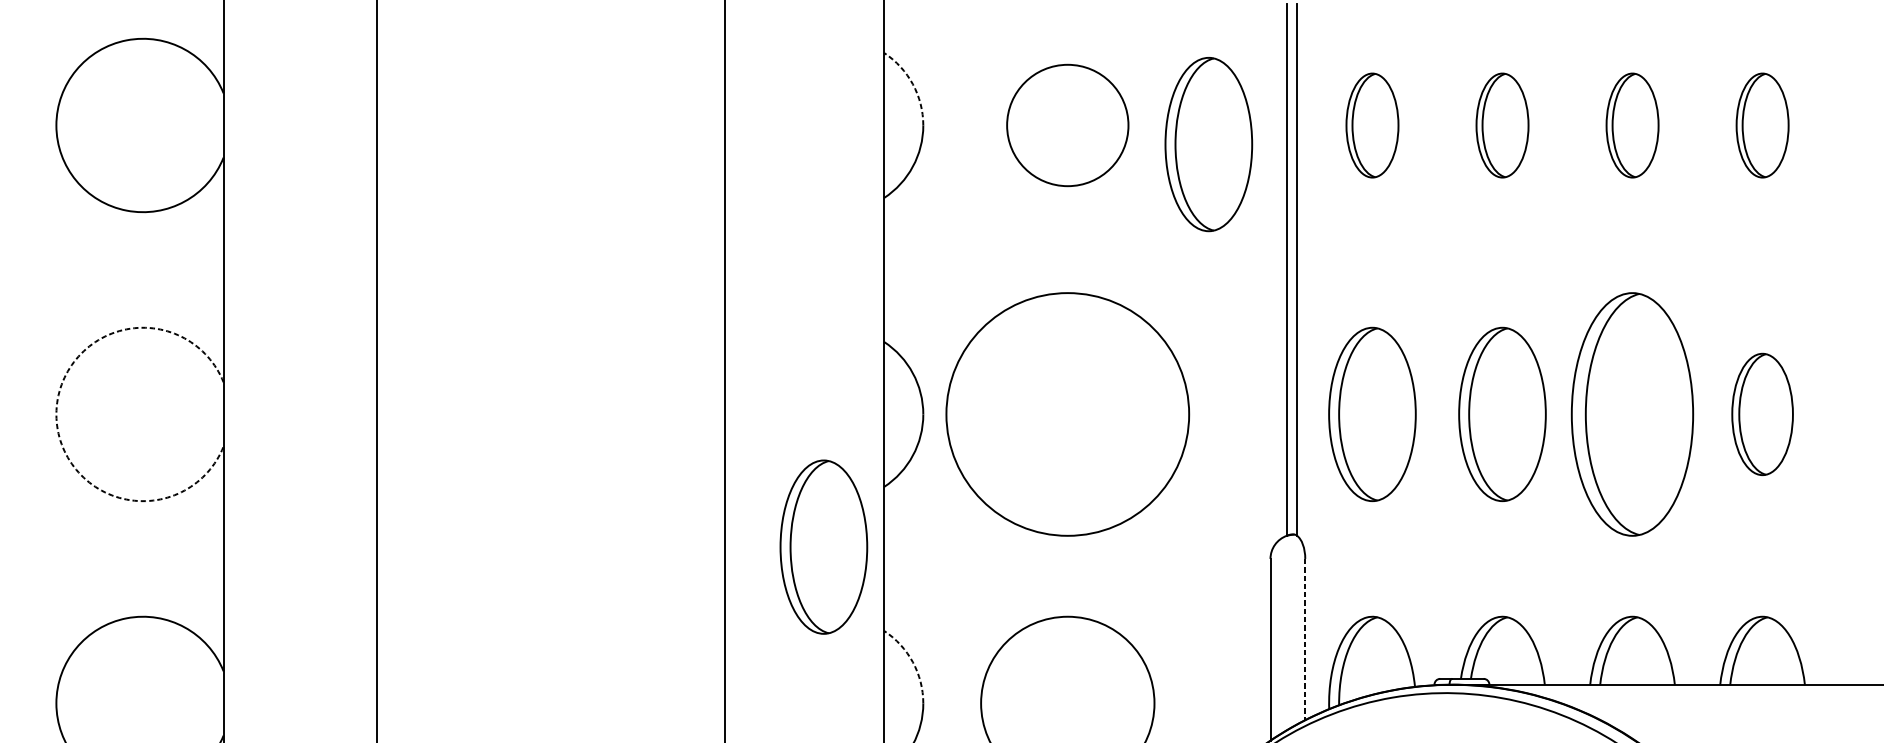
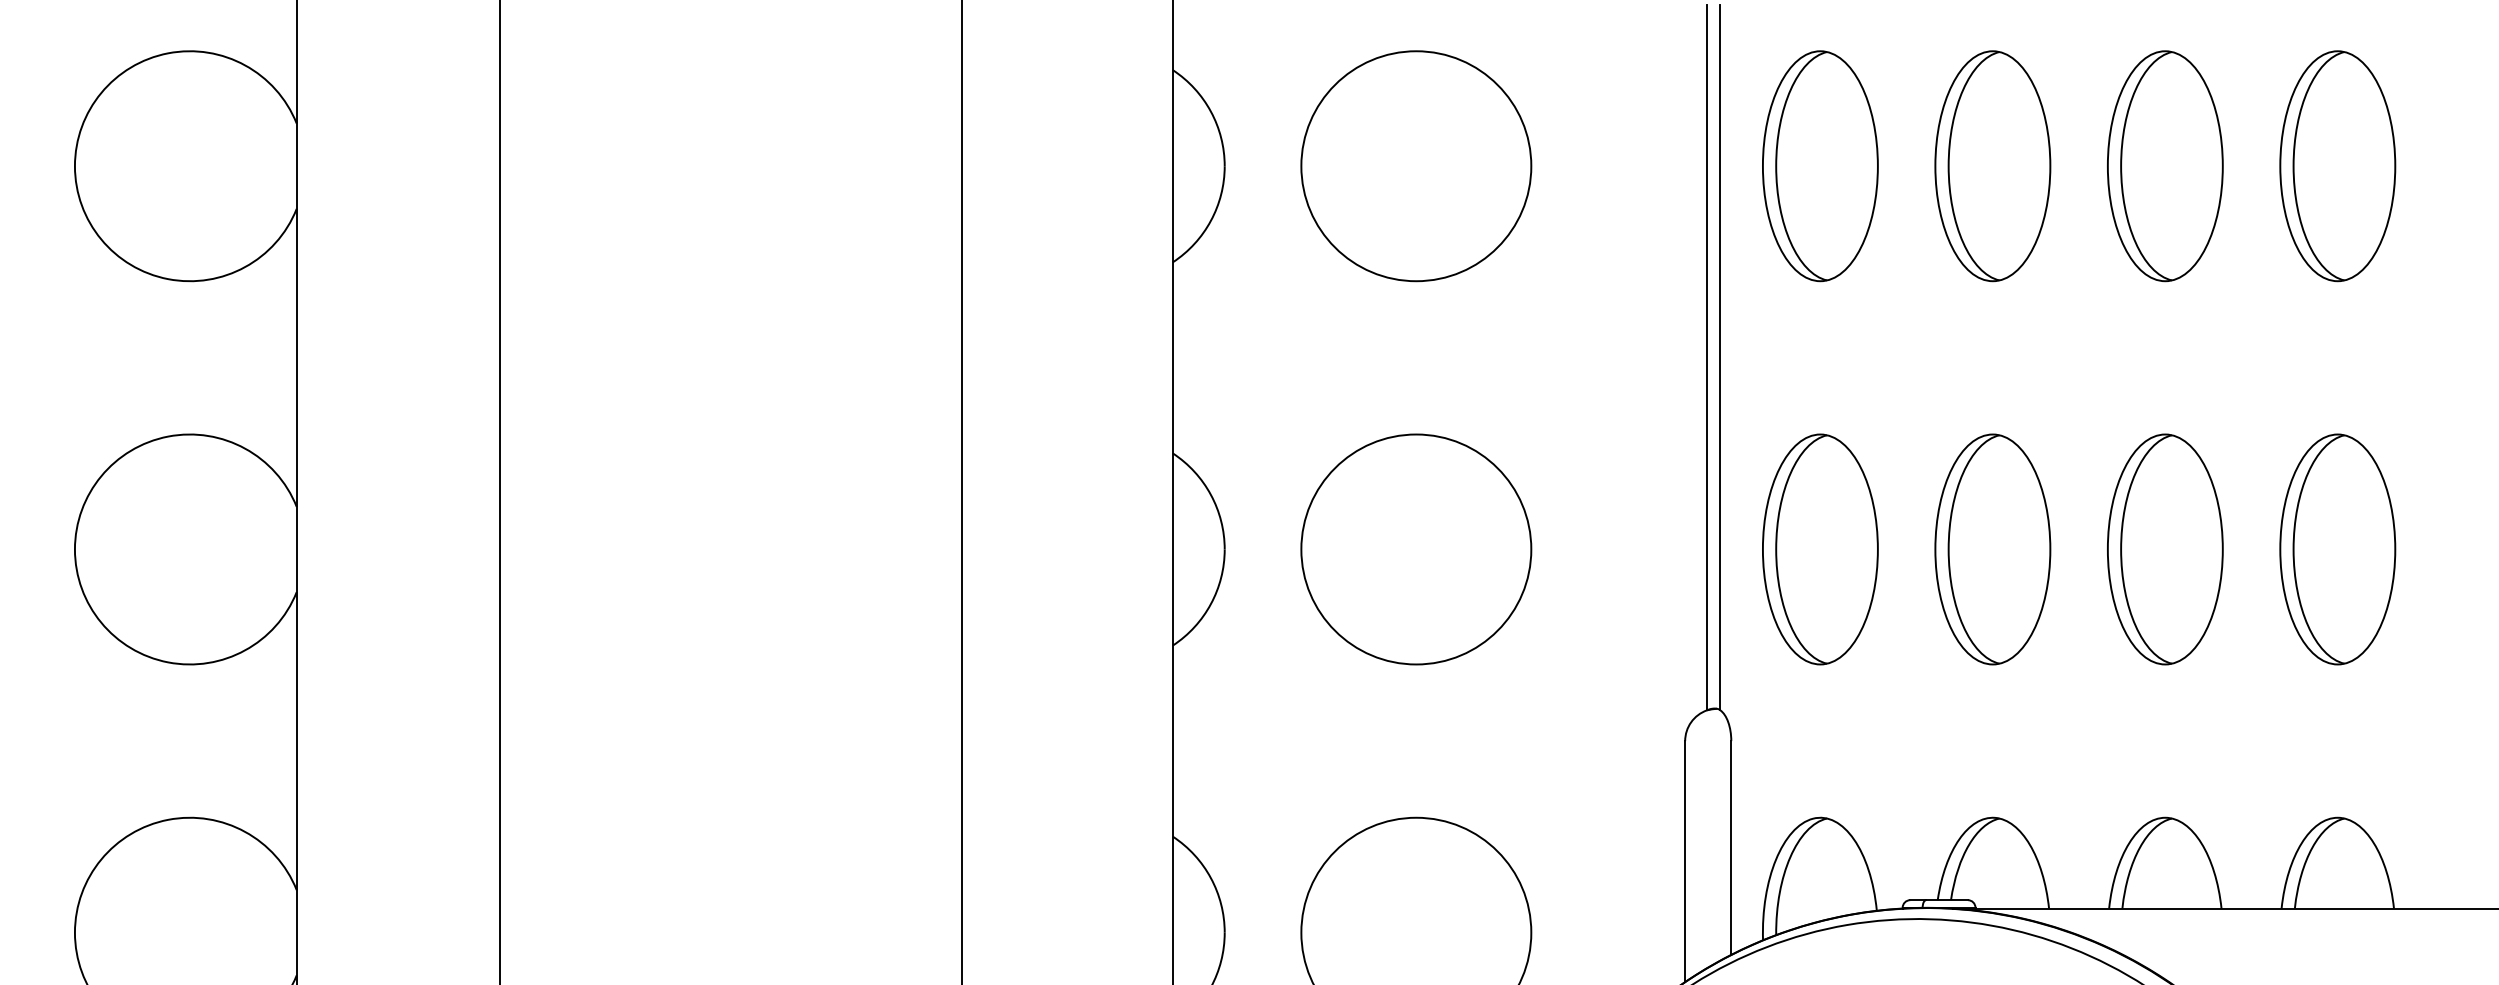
arc: (912, 84) -> (1210, 111), dashed -> solid
circle: (1067, 125) -> (1416, 166), size x1.43
part: (1372, 125) -> (1820, 166), size x1.67
part: (1502, 125) -> (1992, 166), size x1.67
part: (1632, 125) -> (2165, 166), size x1.67
part: (1762, 125) -> (2337, 166), size x1.67
part: (1208, 144) -> (1603, 191), removed
arc: (56, 414) -> (74, 549), dashed -> solid
circle: (1067, 414) -> (1416, 549), size x0.71
part: (1632, 414) -> (2165, 549), size x0.71
part: (1762, 414) -> (2337, 549), size x1.43
part: (823, 547) -> (1092, 725), removed
line: (1305, 639) -> (1731, 848), dashed -> solid
arc: (912, 662) -> (1210, 878), dashed -> solid

